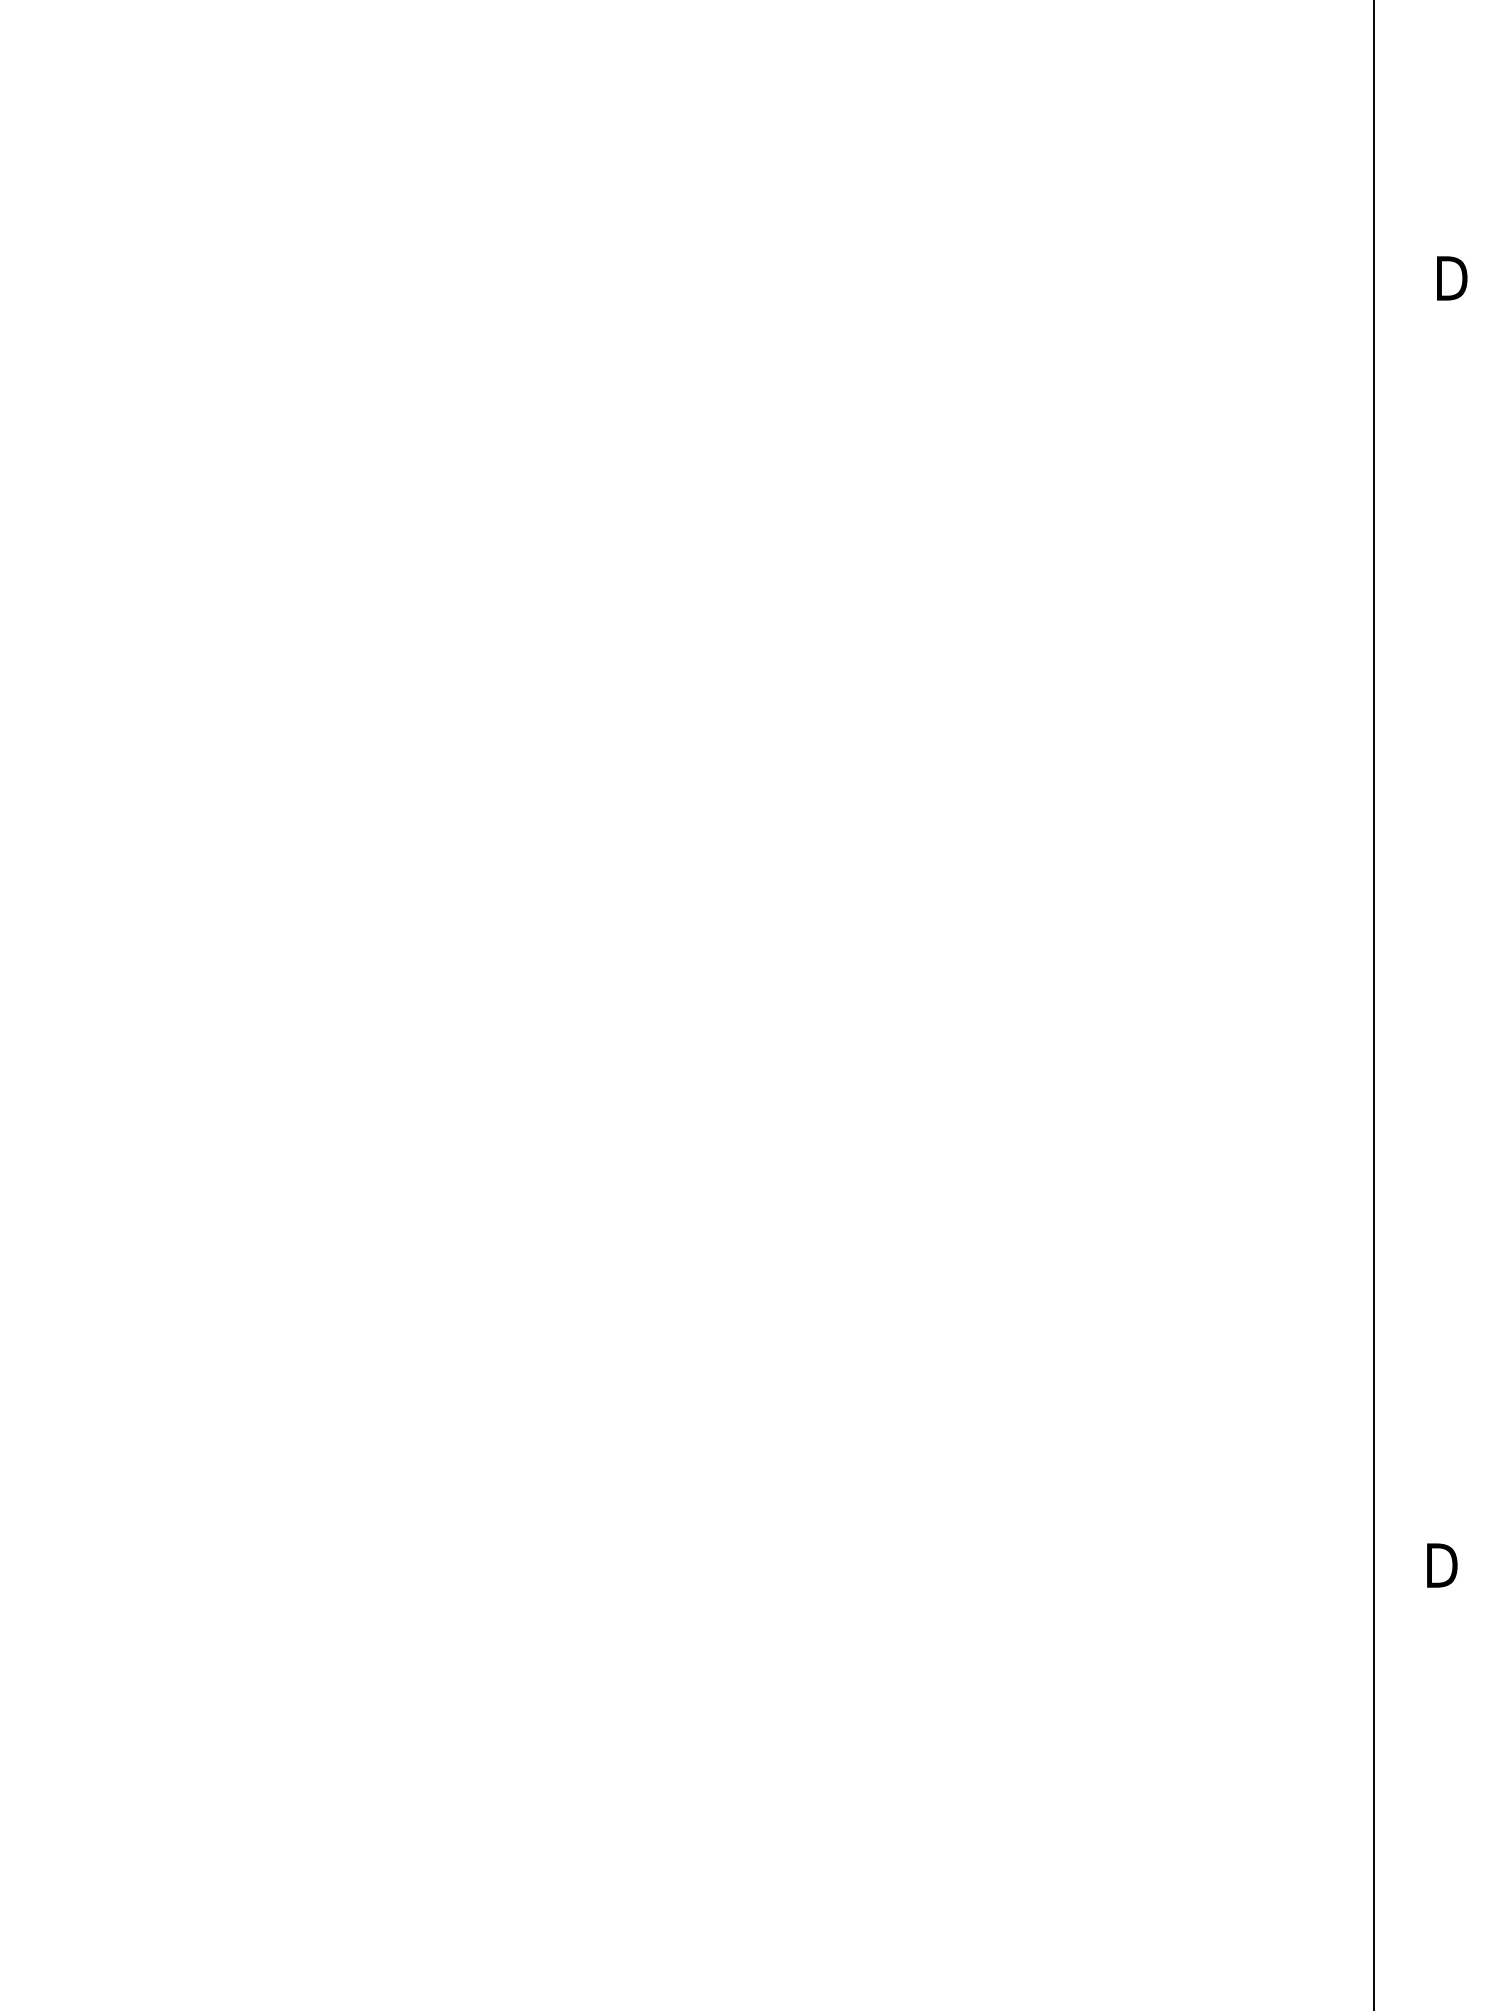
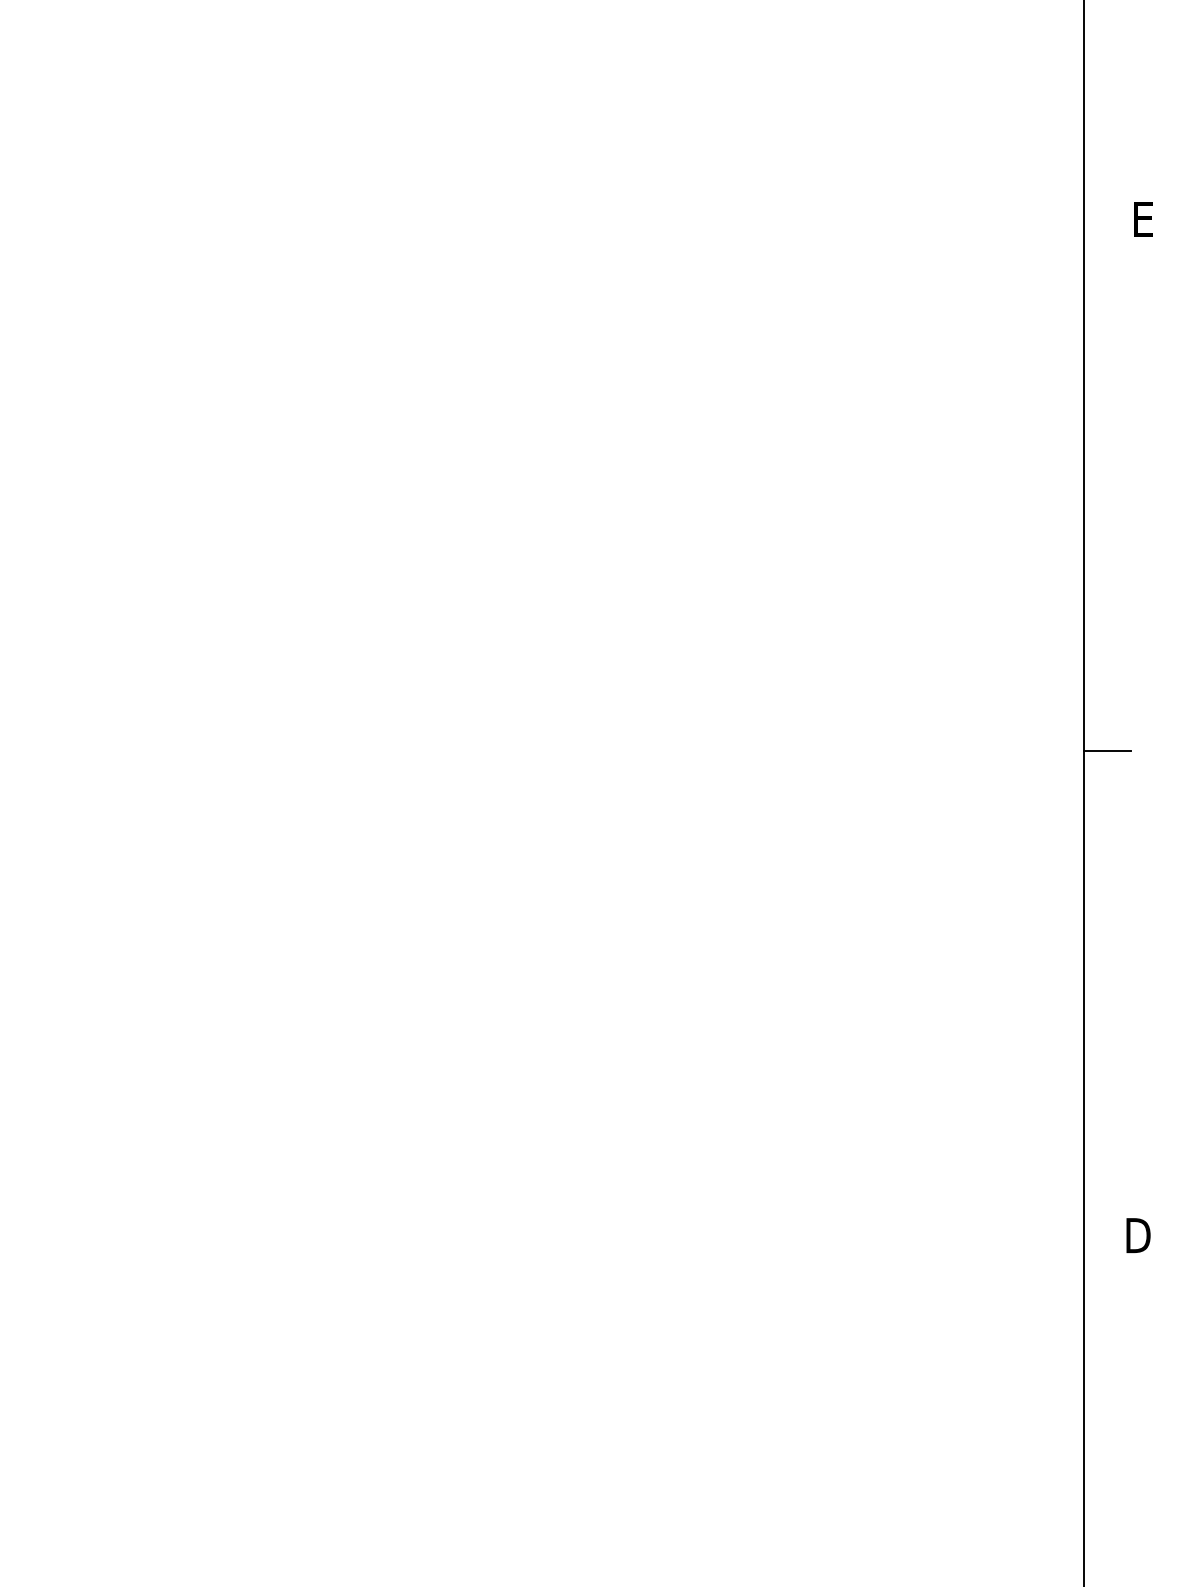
text: (1452, 278) -> (1146, 219), D -> E
line: (1402, 951) -> (1107, 750), added

